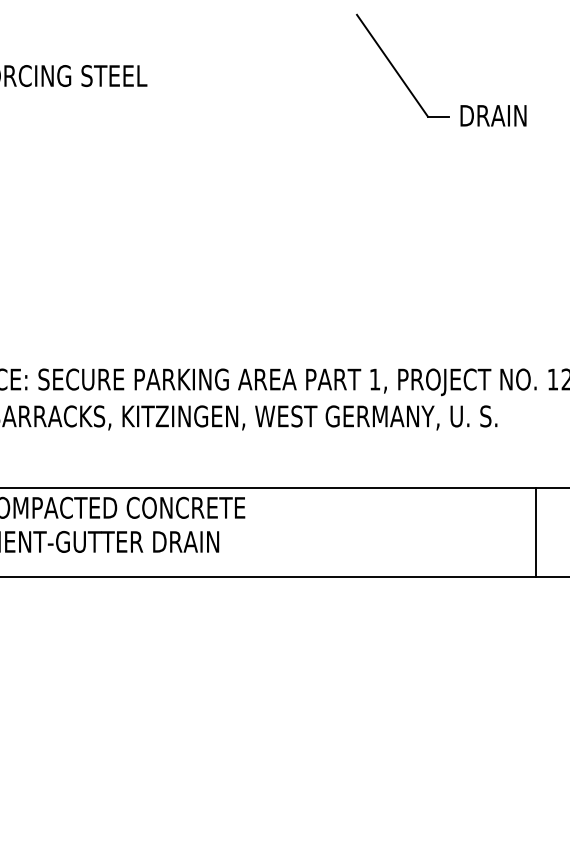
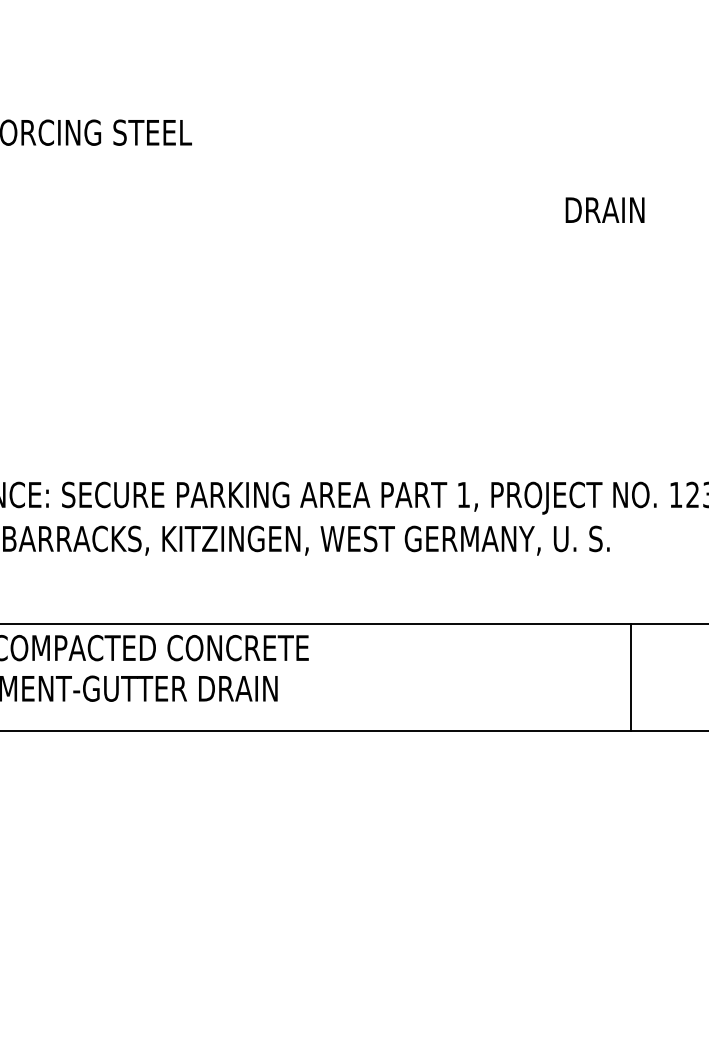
part: (396, 69) -> (489, 125), removed
text: (493, 115) -> (604, 209), moved
line: (536, 532) -> (631, 677), moved

